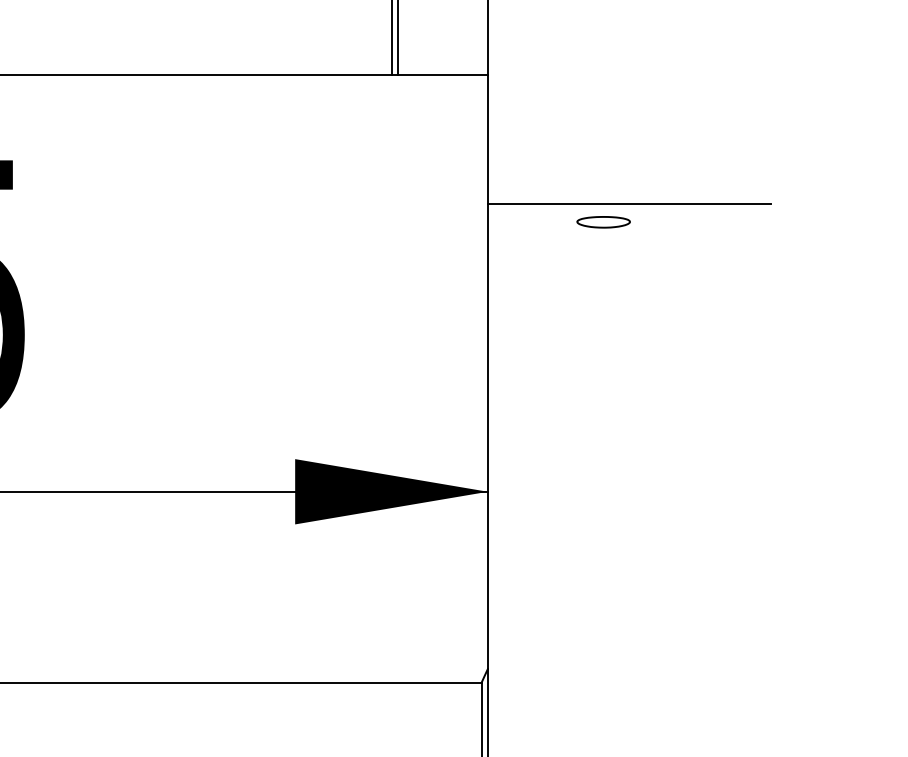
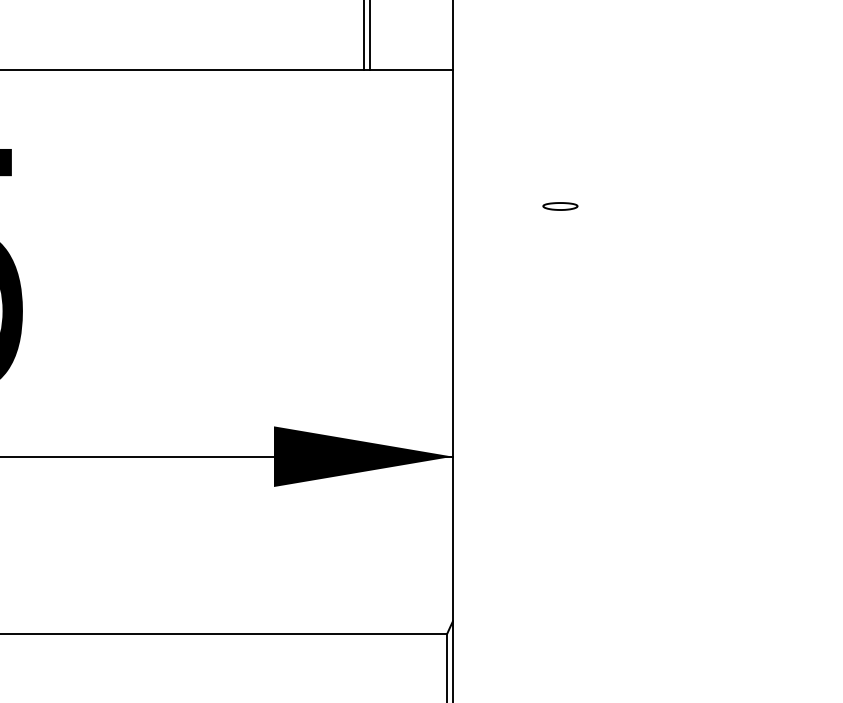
line: (628, 203) -> (583, 188), removed
part: (603, 222) -> (560, 206), size x0.7

